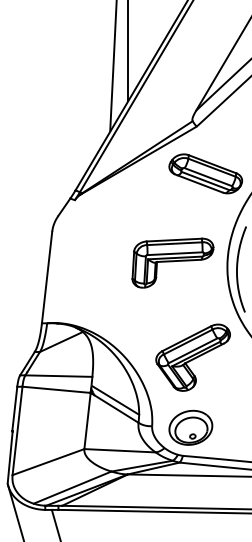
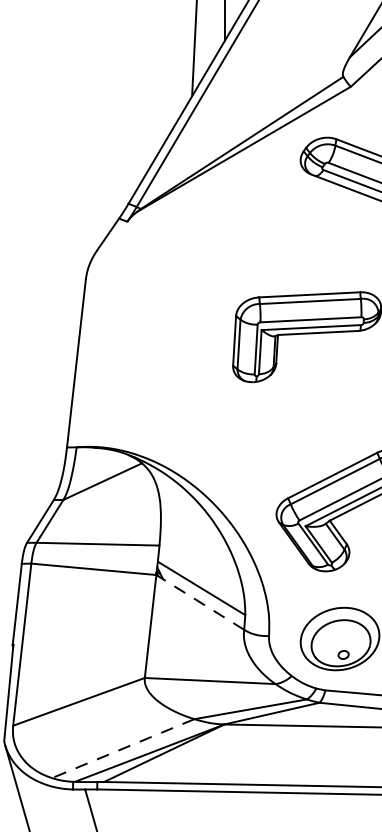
line: (116, 408) -> (203, 603), solid -> dashed
line: (72, 487) -> (123, 748), solid -> dashed

